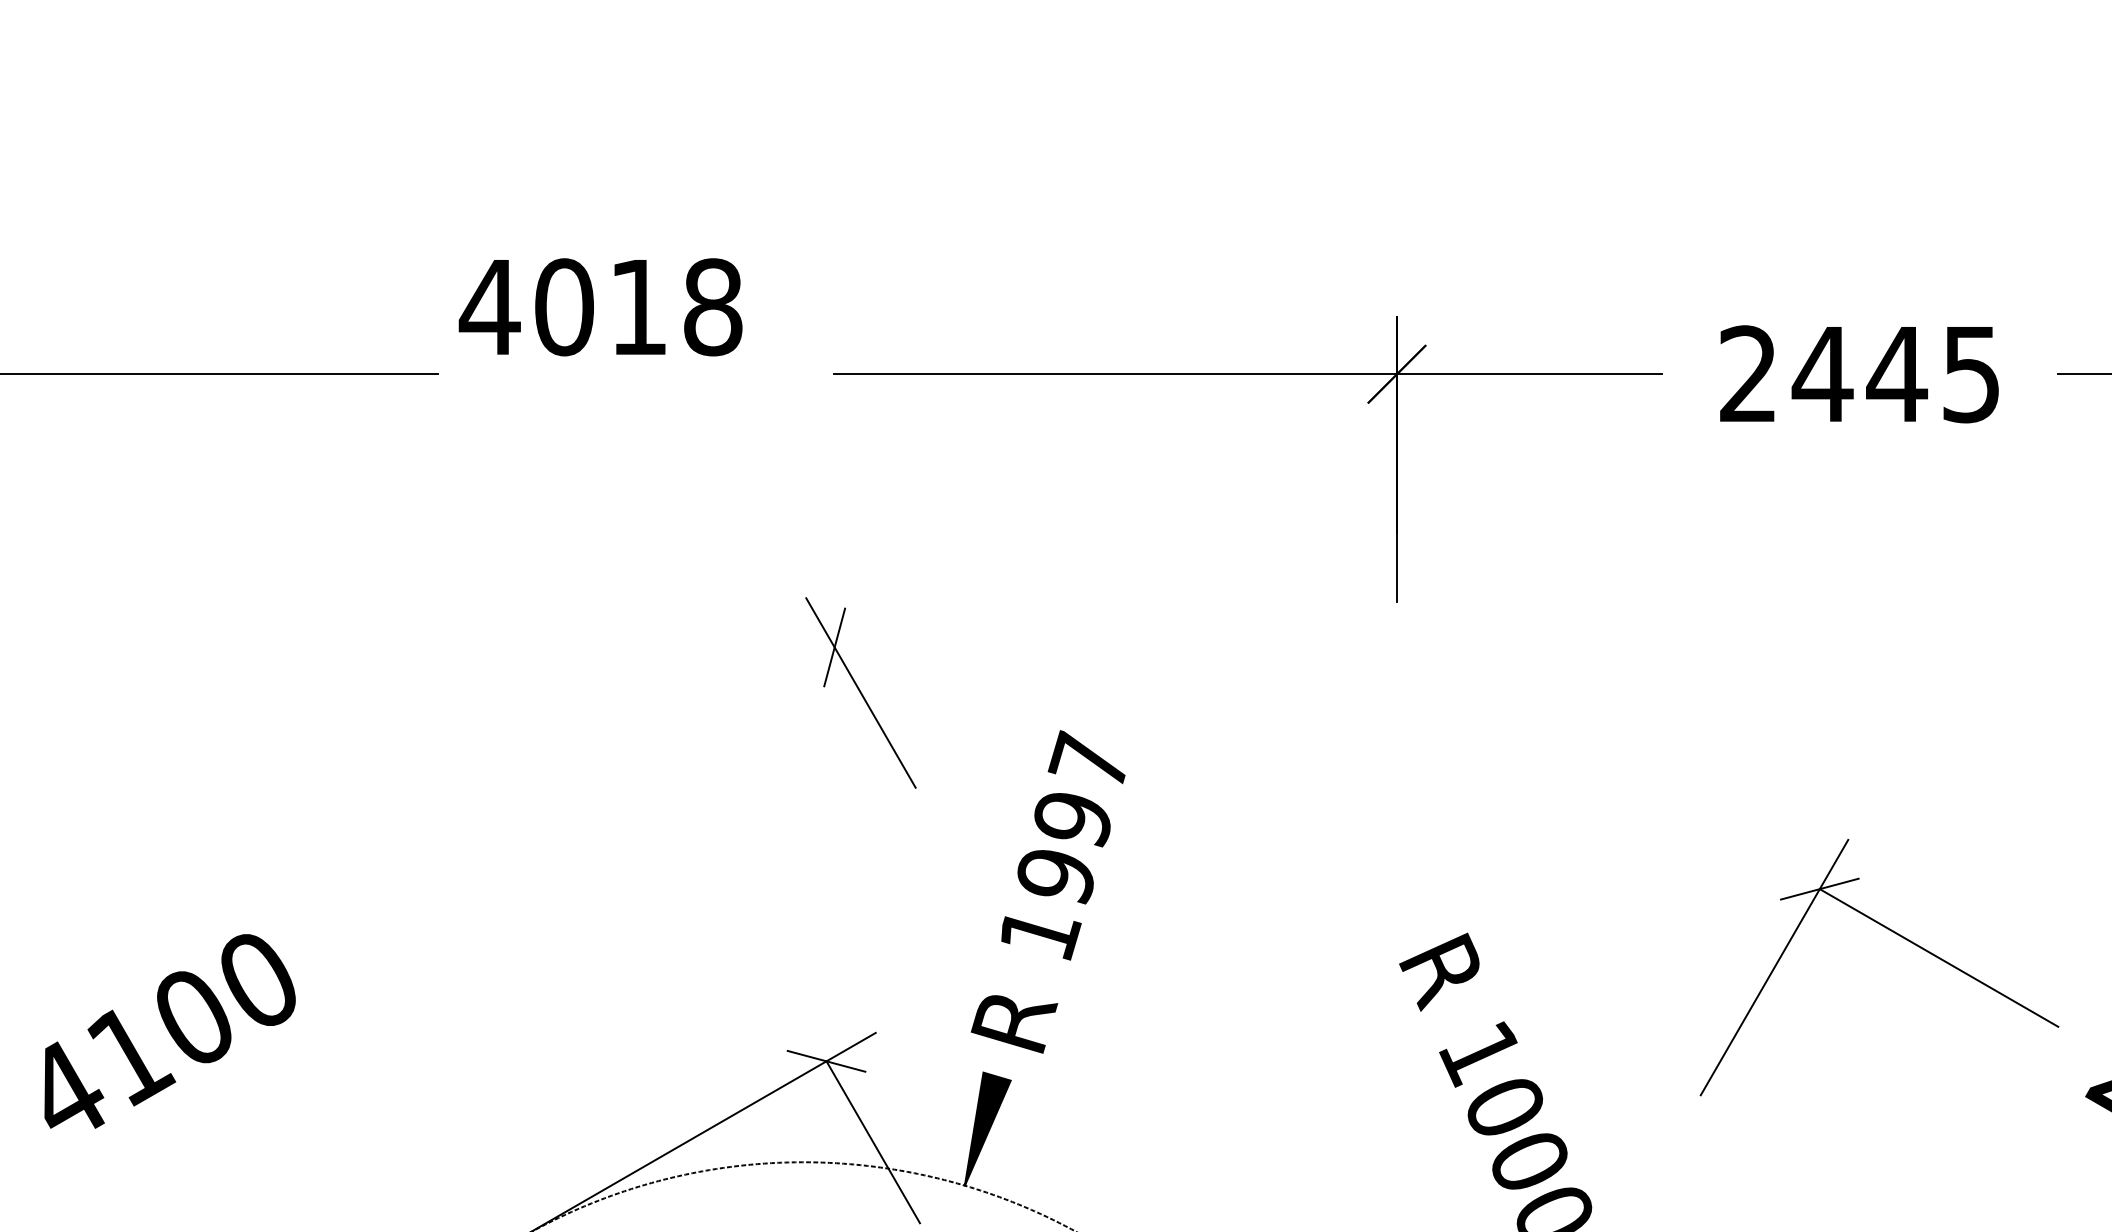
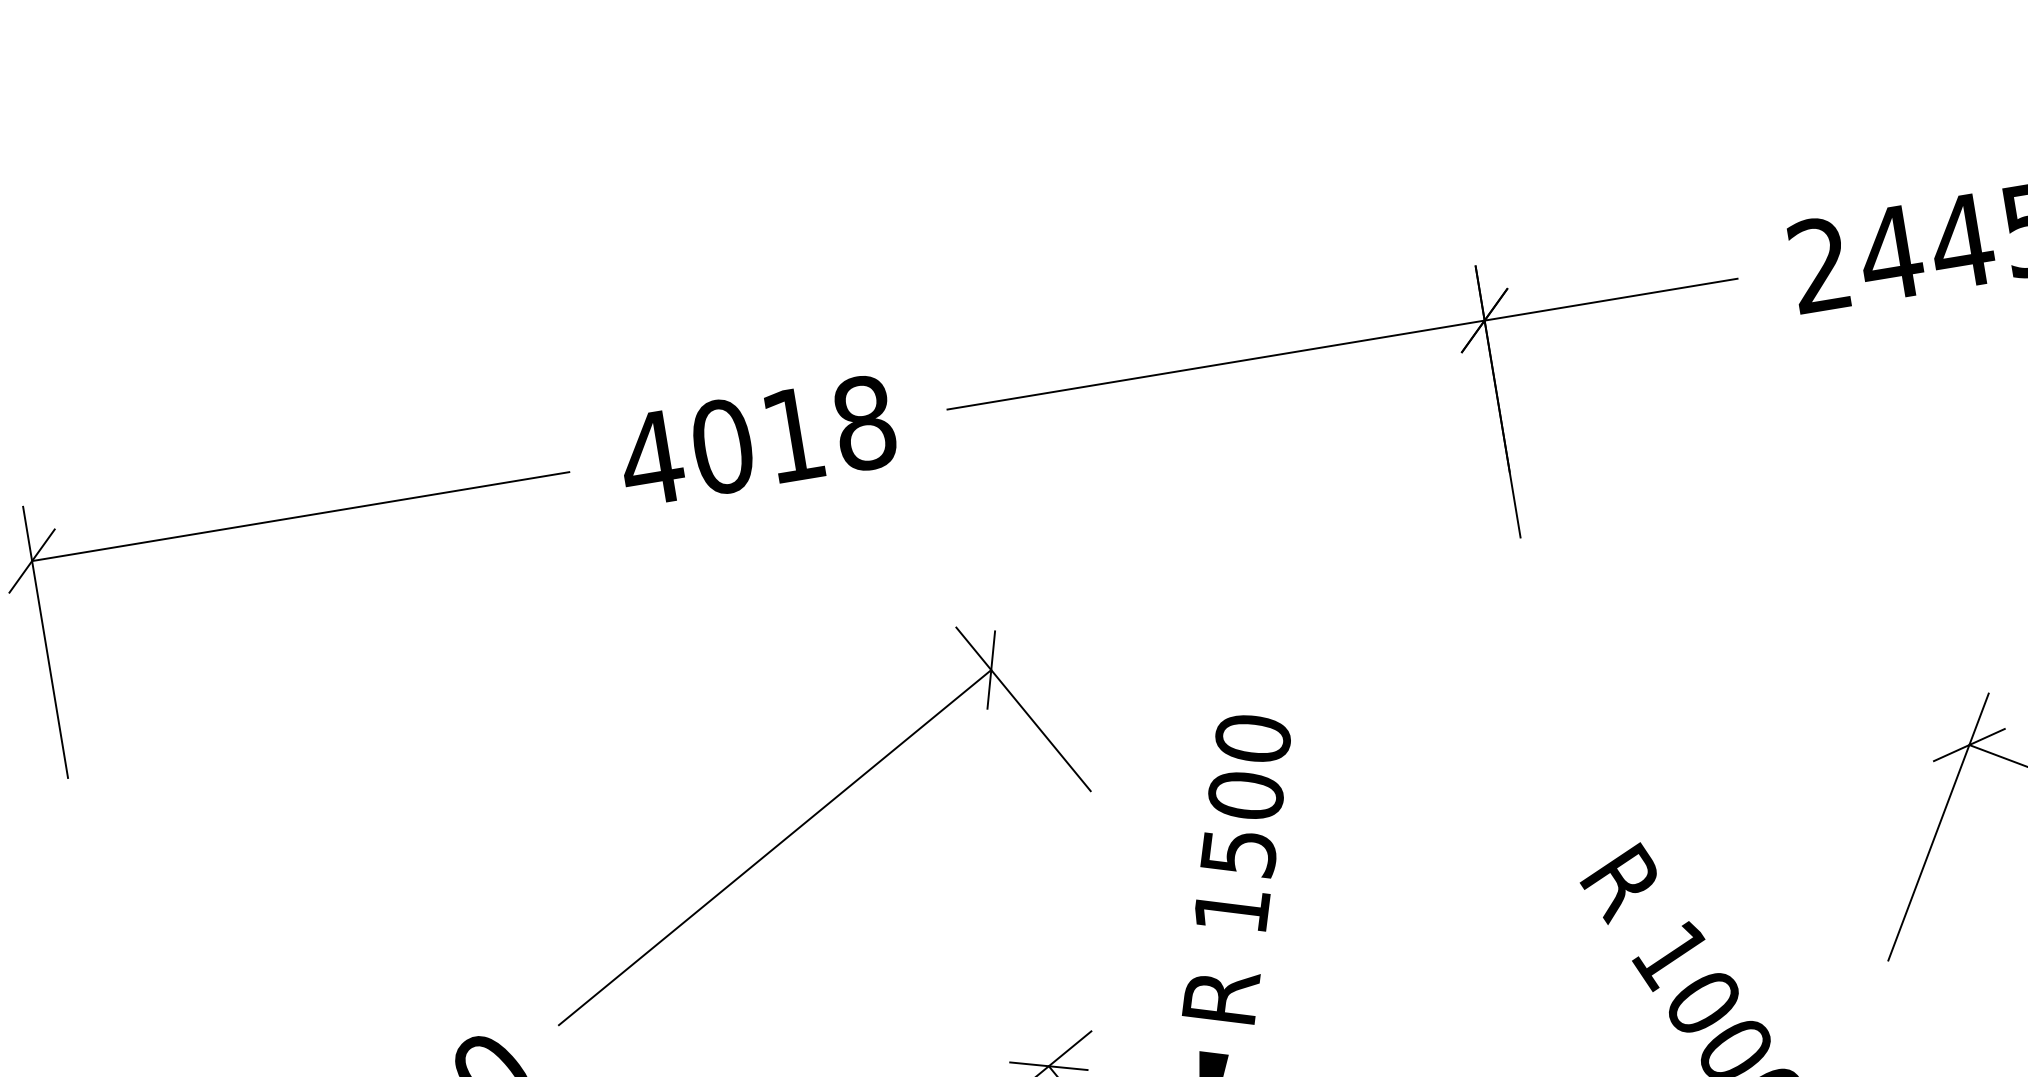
text: (600, 307) -> (757, 441), moved
line: (583, 791) -> (774, 847), added
text: (1071, 818) -> (1244, 795), 1997 -> 1500

